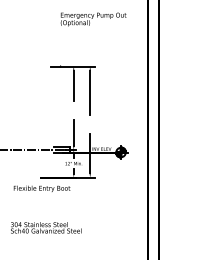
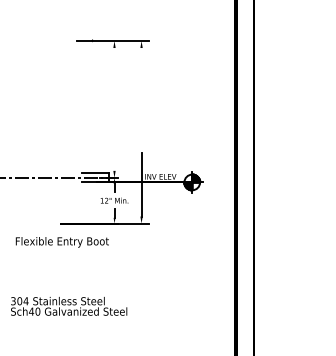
line: (73, 85) -> (114, 72), removed
line: (90, 92) -> (142, 83), removed
line: (73, 132) -> (114, 149), removed

